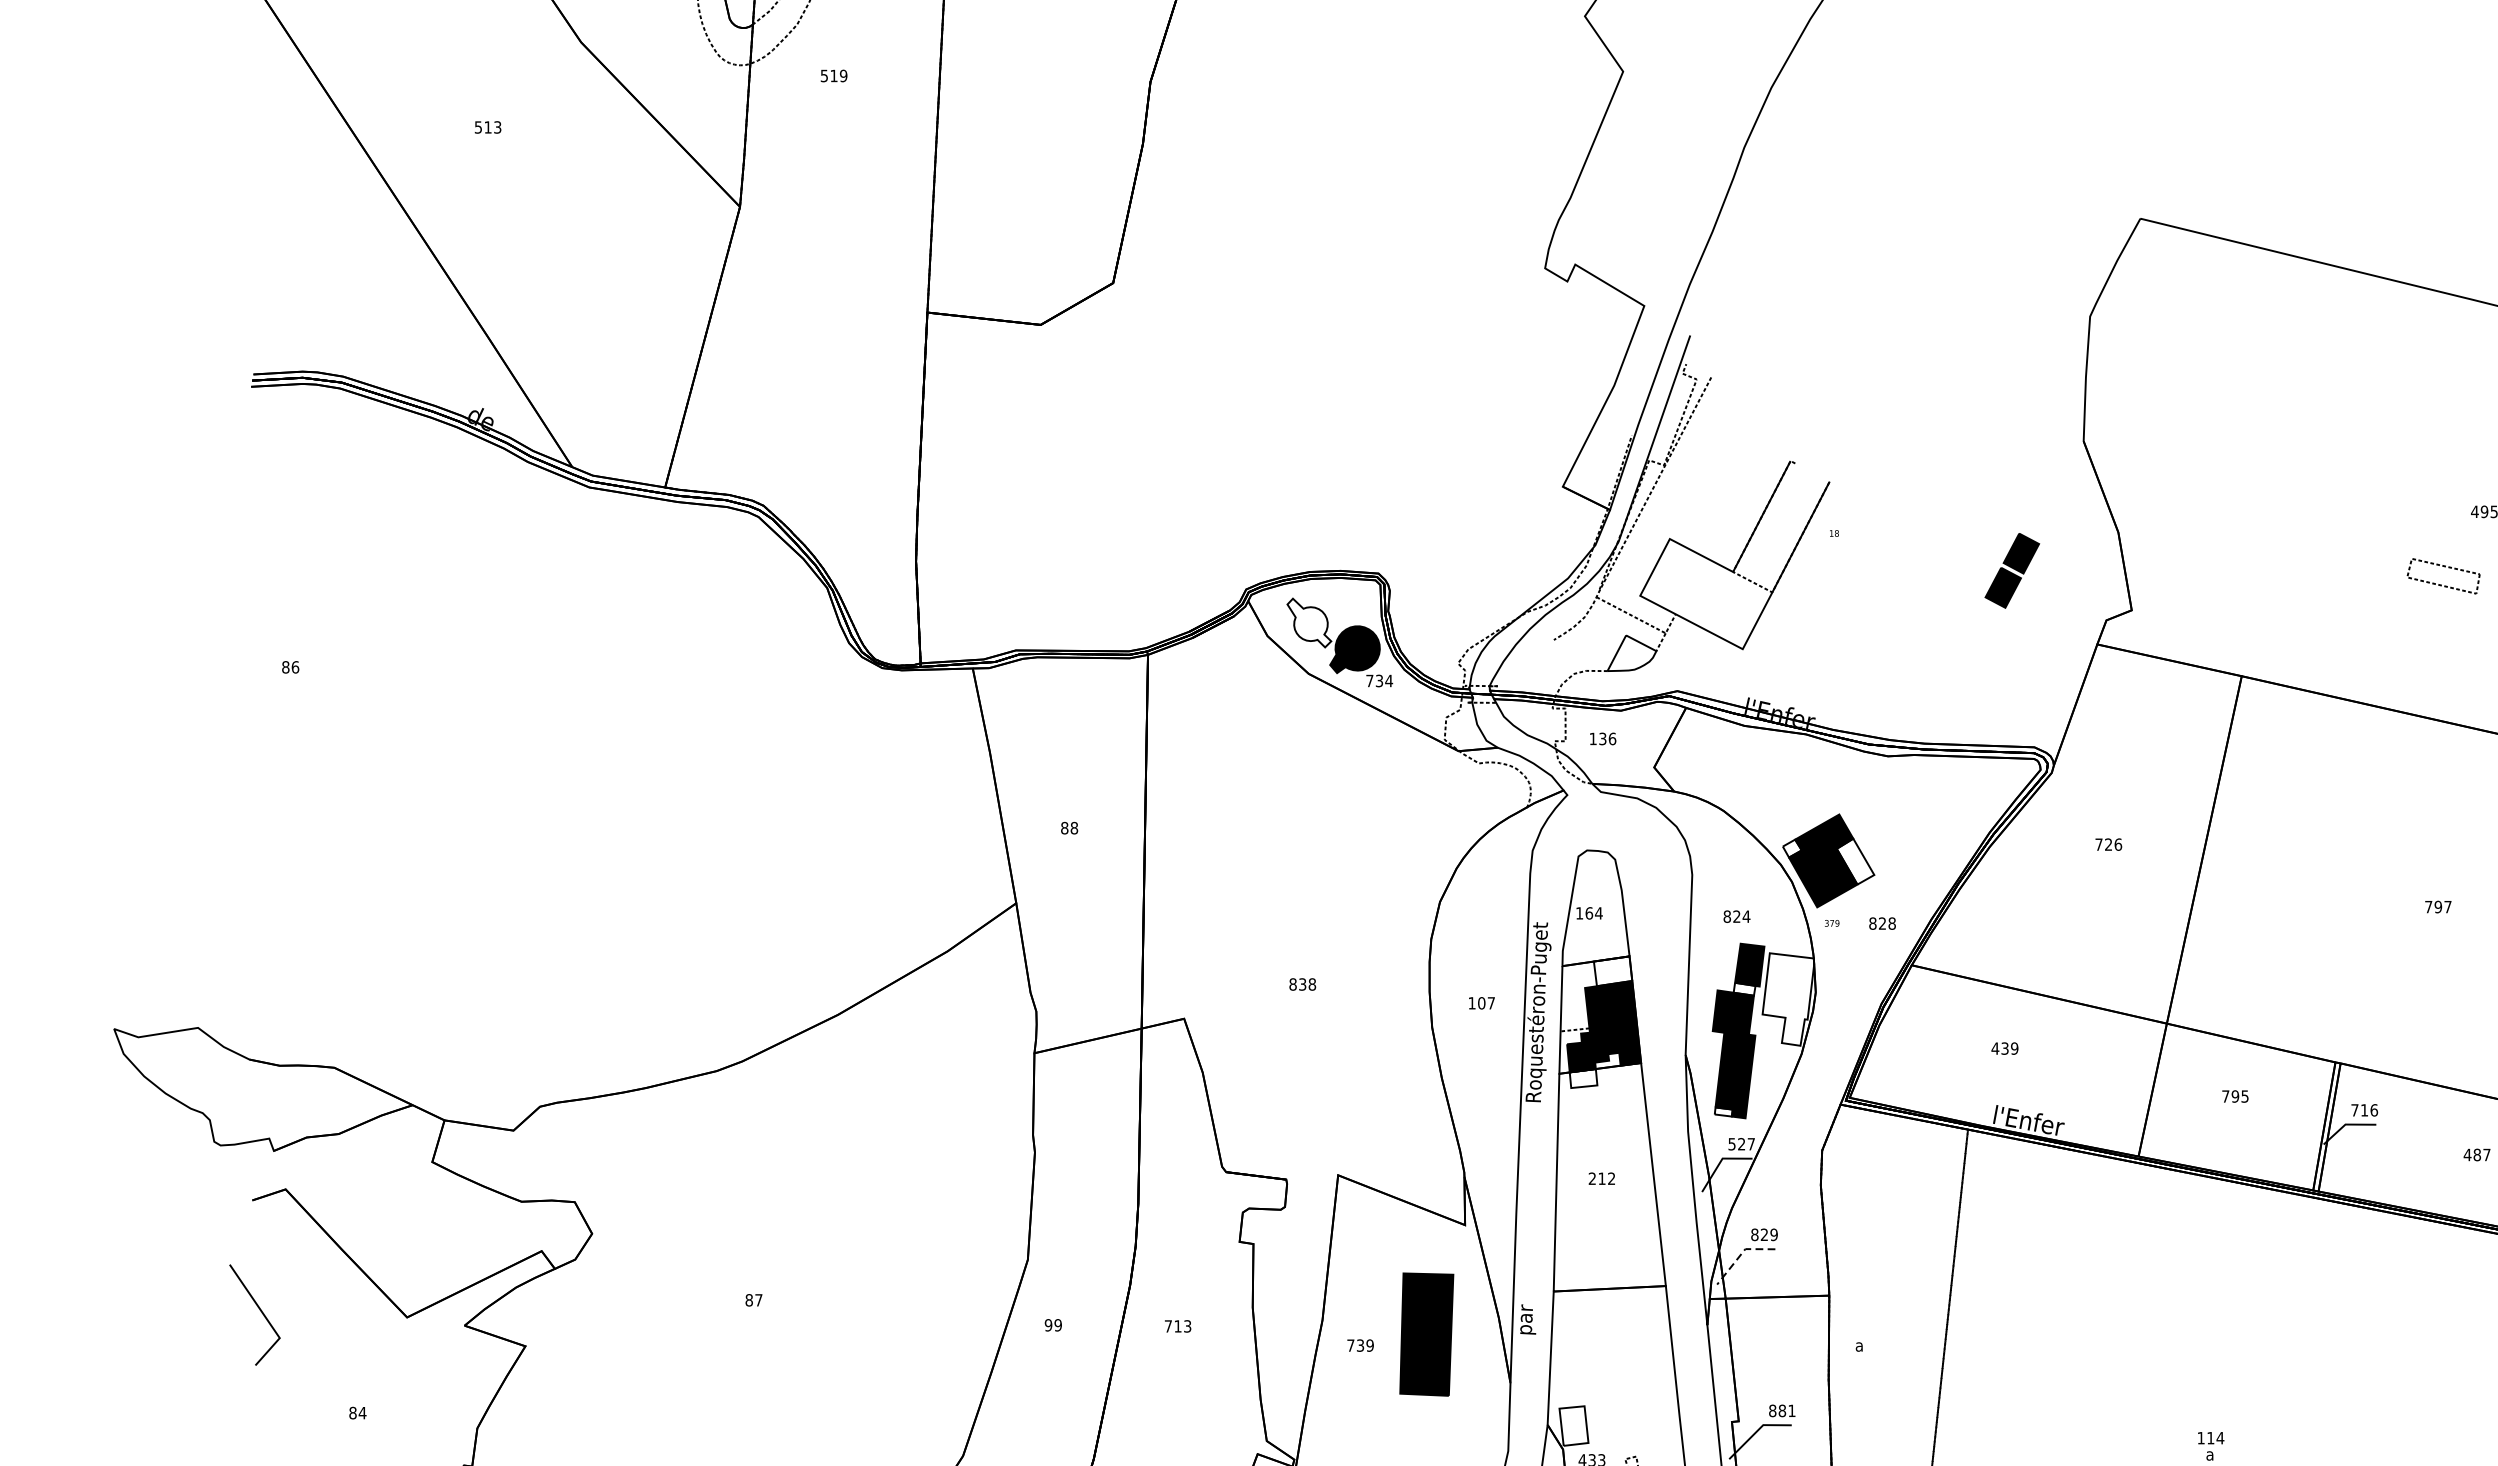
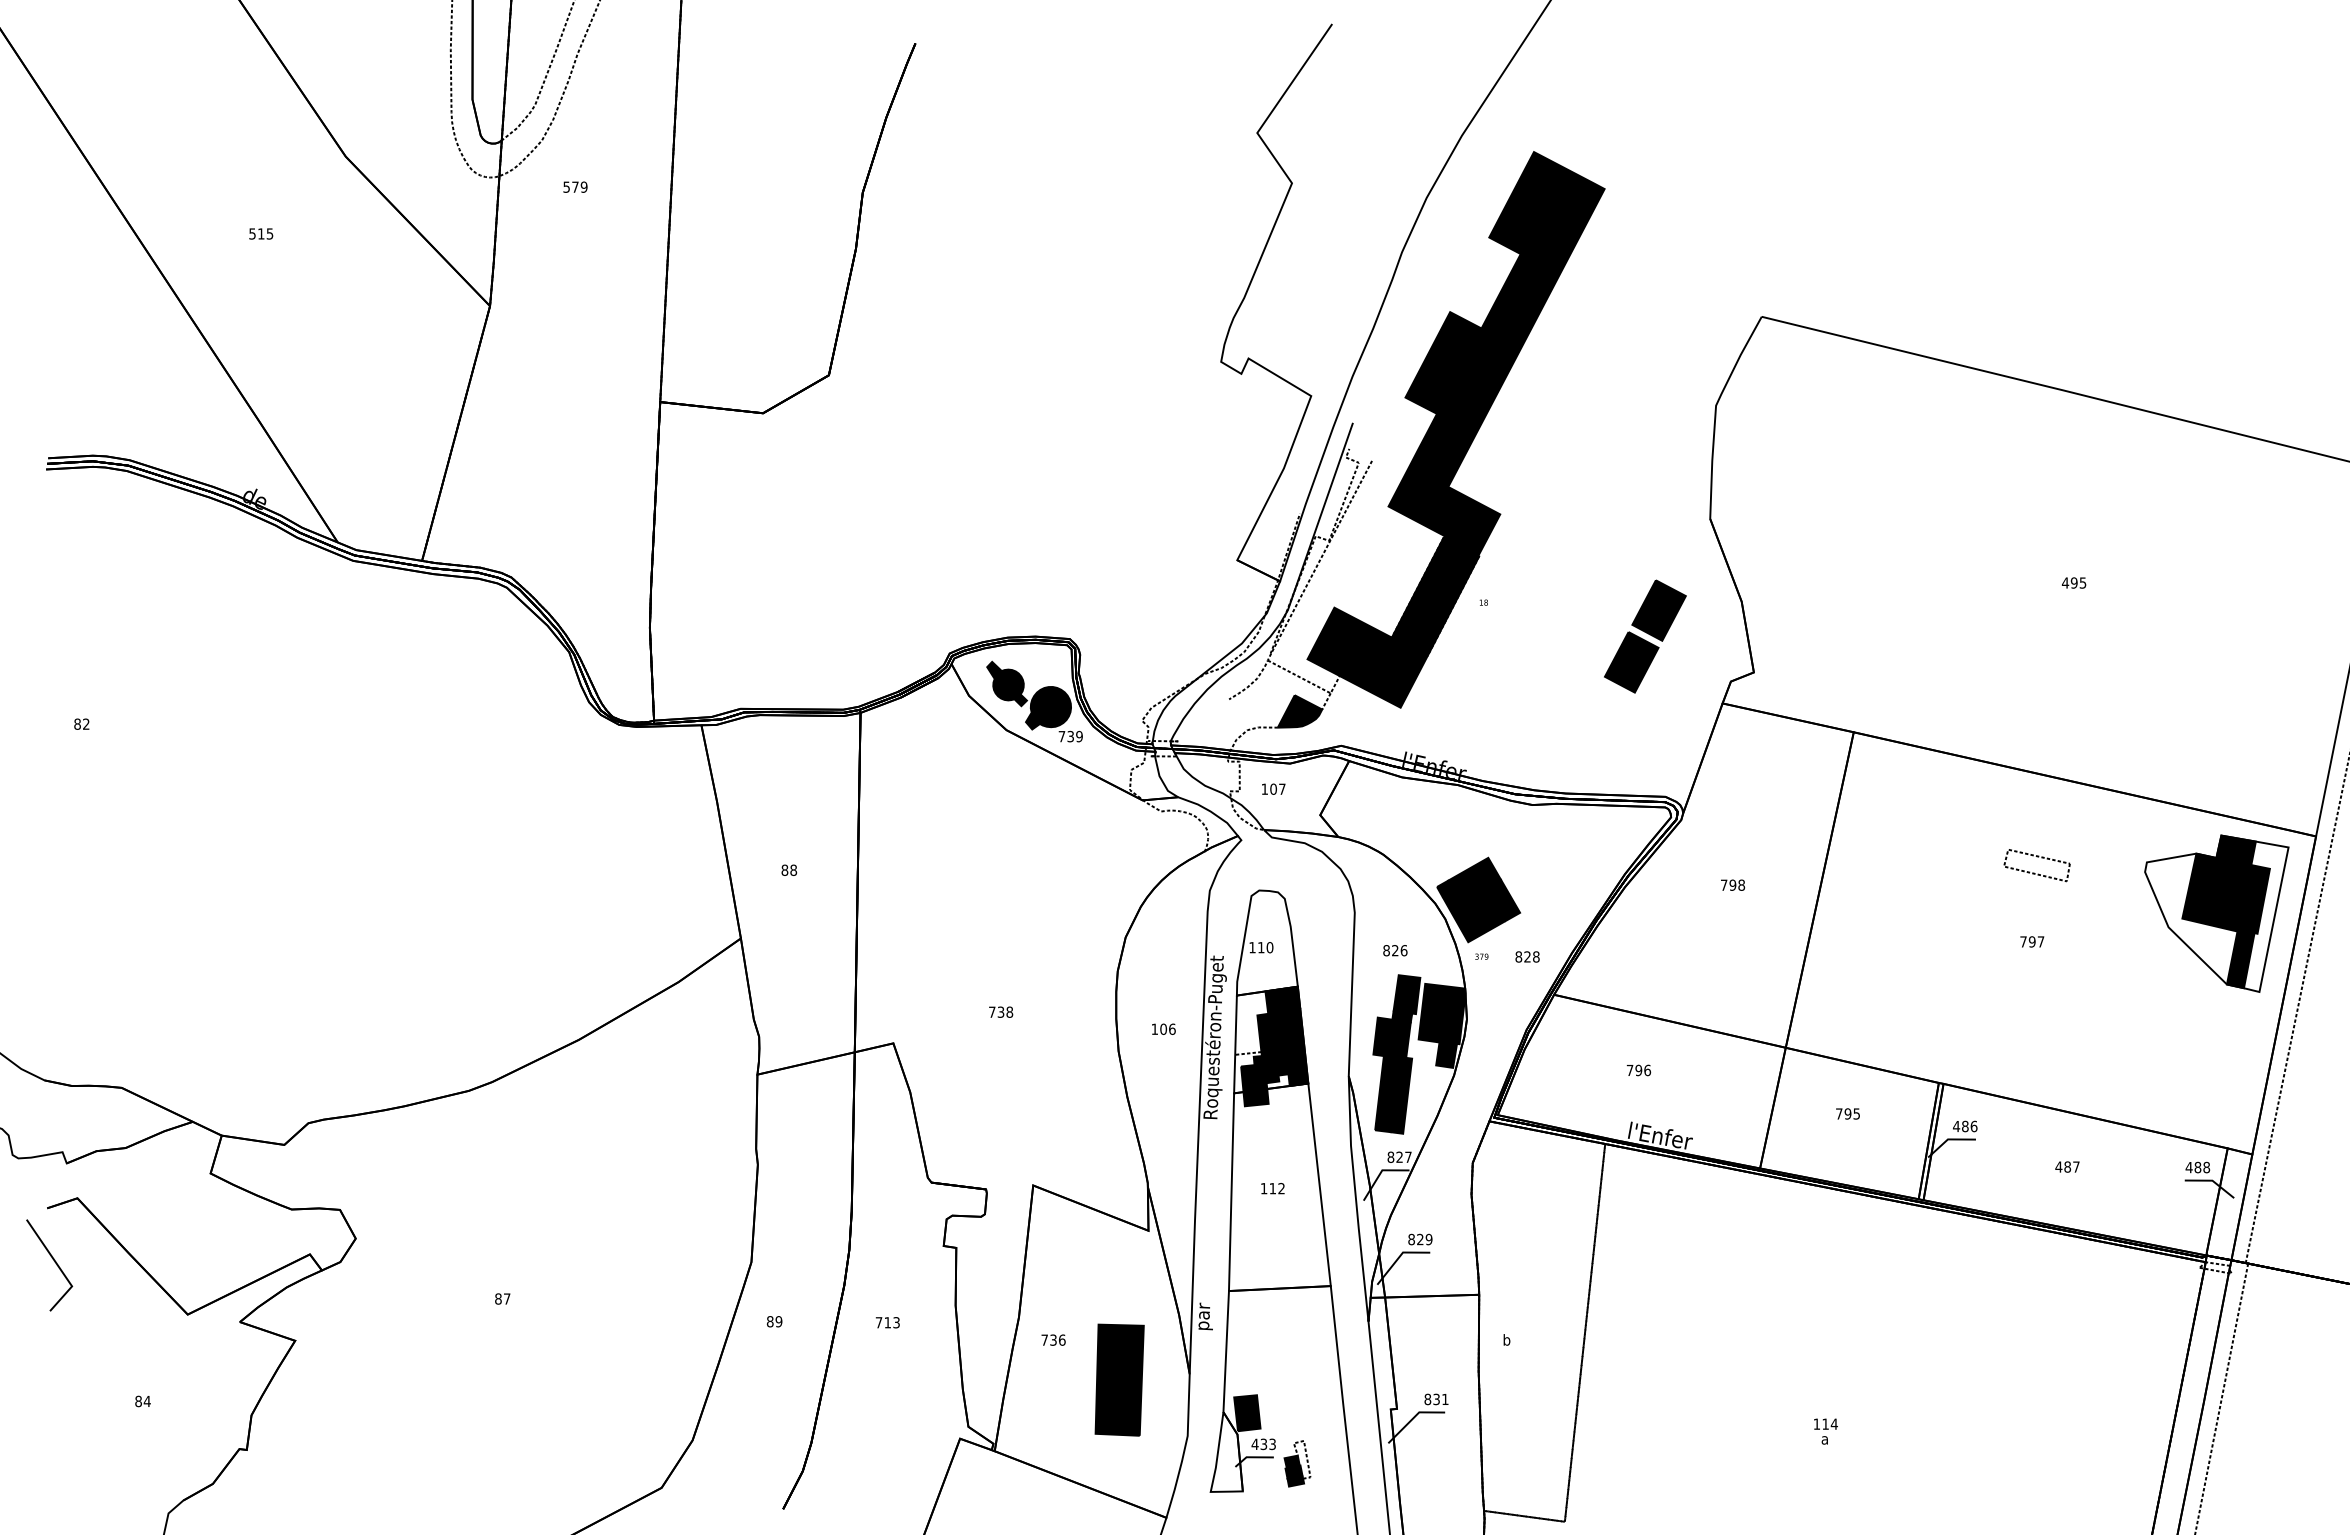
text: (834, 75) -> (575, 186), 519 -> 579
text: (498, 126) -> (270, 233), 513 -> 515
fill: (1804, 341) -> (1456, 428), added
part: (2012, 570) -> (1645, 636), size x1.67
part: (2440, 583) -> (2034, 872), moved
fill: (1308, 622) -> (1006, 683), added
fill: (1631, 653) -> (1299, 711), added
text: (295, 666) -> (86, 723), 86 -> 82
text: (1389, 680) -> (1079, 736), 734 -> 739
text: (1607, 738) -> (1277, 788), 136 -> 107
text: (2113, 843) -> (1737, 884), 726 -> 798
fill: (1792, 848) -> (1445, 888), added
fill: (1856, 861) -> (1503, 900), added
text: (1593, 913) -> (1265, 947), 164 -> 110
text: (1745, 916) -> (1403, 950), 824 -> 826
fill: (1612, 970) -> (1282, 999), added
text: (1293, 983) -> (992, 1011), 838 -> 738
fill: (1744, 989) -> (1402, 1016), added
fill: (1787, 999) -> (1441, 1025), added
text: (1491, 1002) -> (1172, 1028), 107 -> 106
text: (2004, 1048) -> (1638, 1070), 439 -> 796
fill: (1582, 1078) -> (1255, 1097), added
text: (2359, 1110) -> (1960, 1126), 716 -> 486
fill: (1723, 1111) -> (1383, 1127), added
text: (1731, 1143) -> (1390, 1156), 527 -> 827
text: (1591, 1178) -> (1263, 1188), 212 -> 112
line: (1740, 1254) -> (1398, 1257), dashed -> solid
line: (260, 1311) -> (54, 1262), moved
text: (1047, 1325) -> (769, 1321), 99 -> 89
part: (1426, 1333) -> (1119, 1379), moved
text: (1369, 1344) -> (1061, 1339), 739 -> 736
text: (1859, 1344) -> (1506, 1339), a -> b
text: (1782, 1410) -> (1436, 1399), 881 -> 831
fill: (1574, 1426) -> (1247, 1413), added

